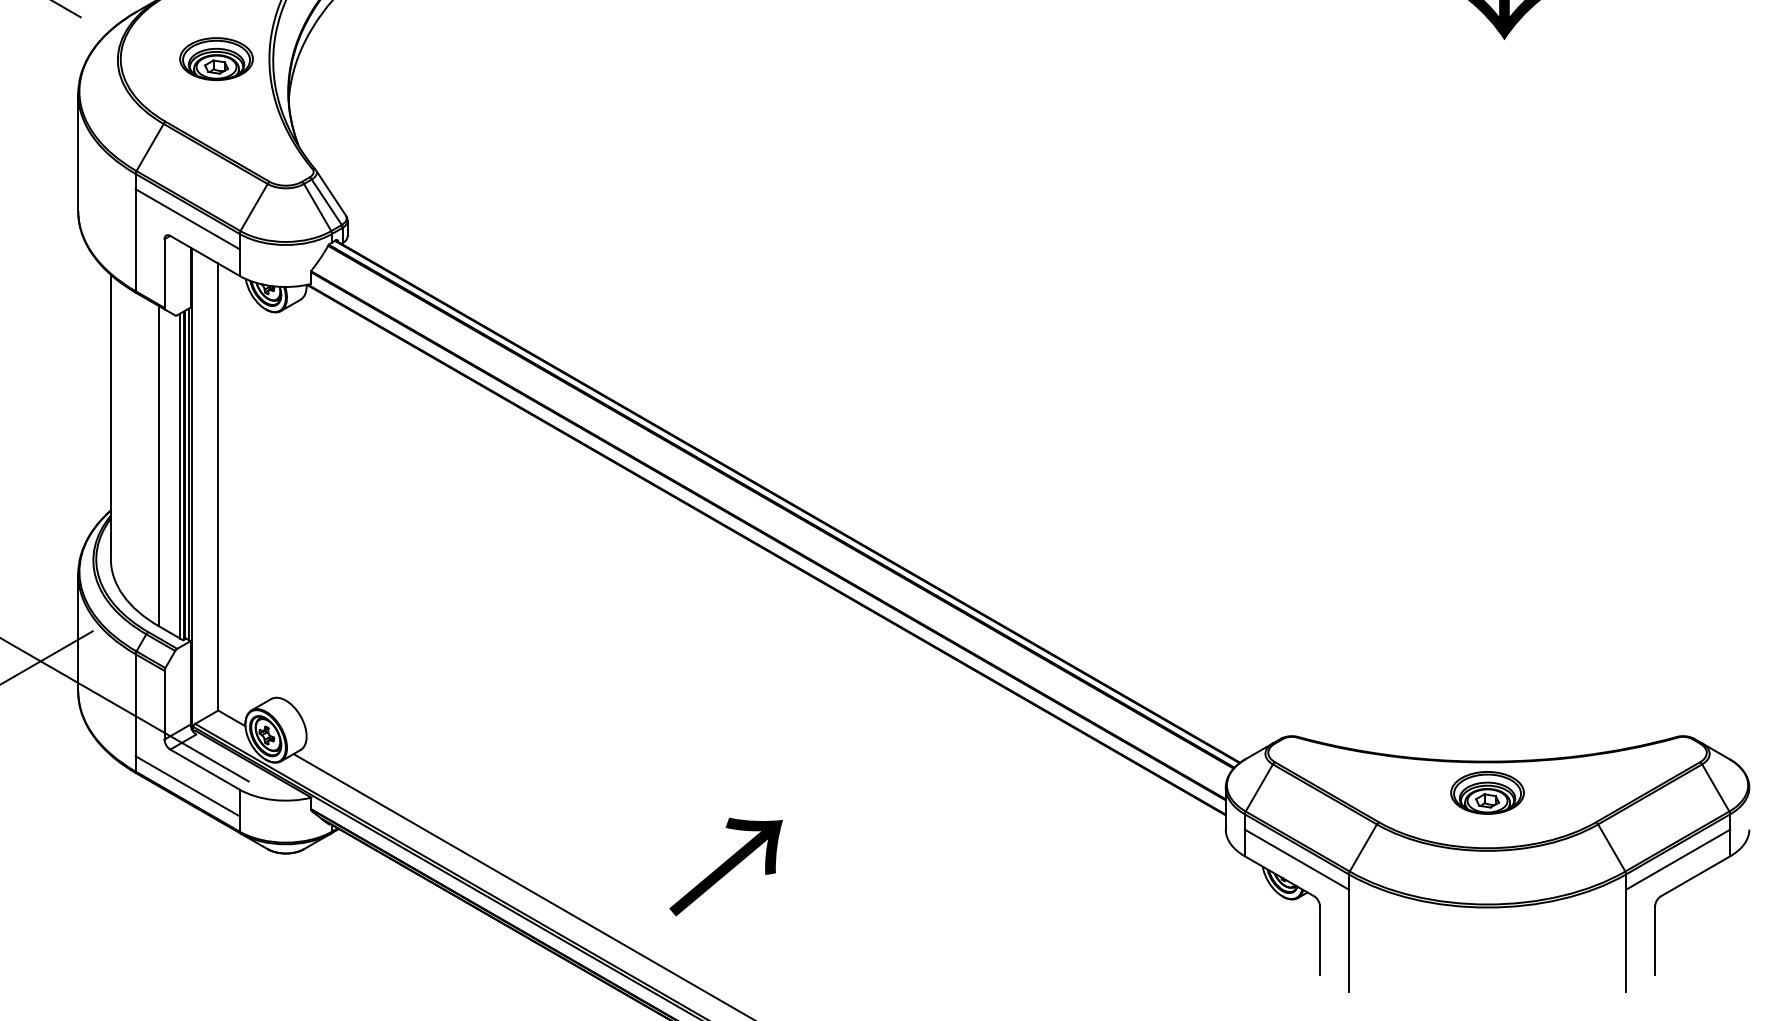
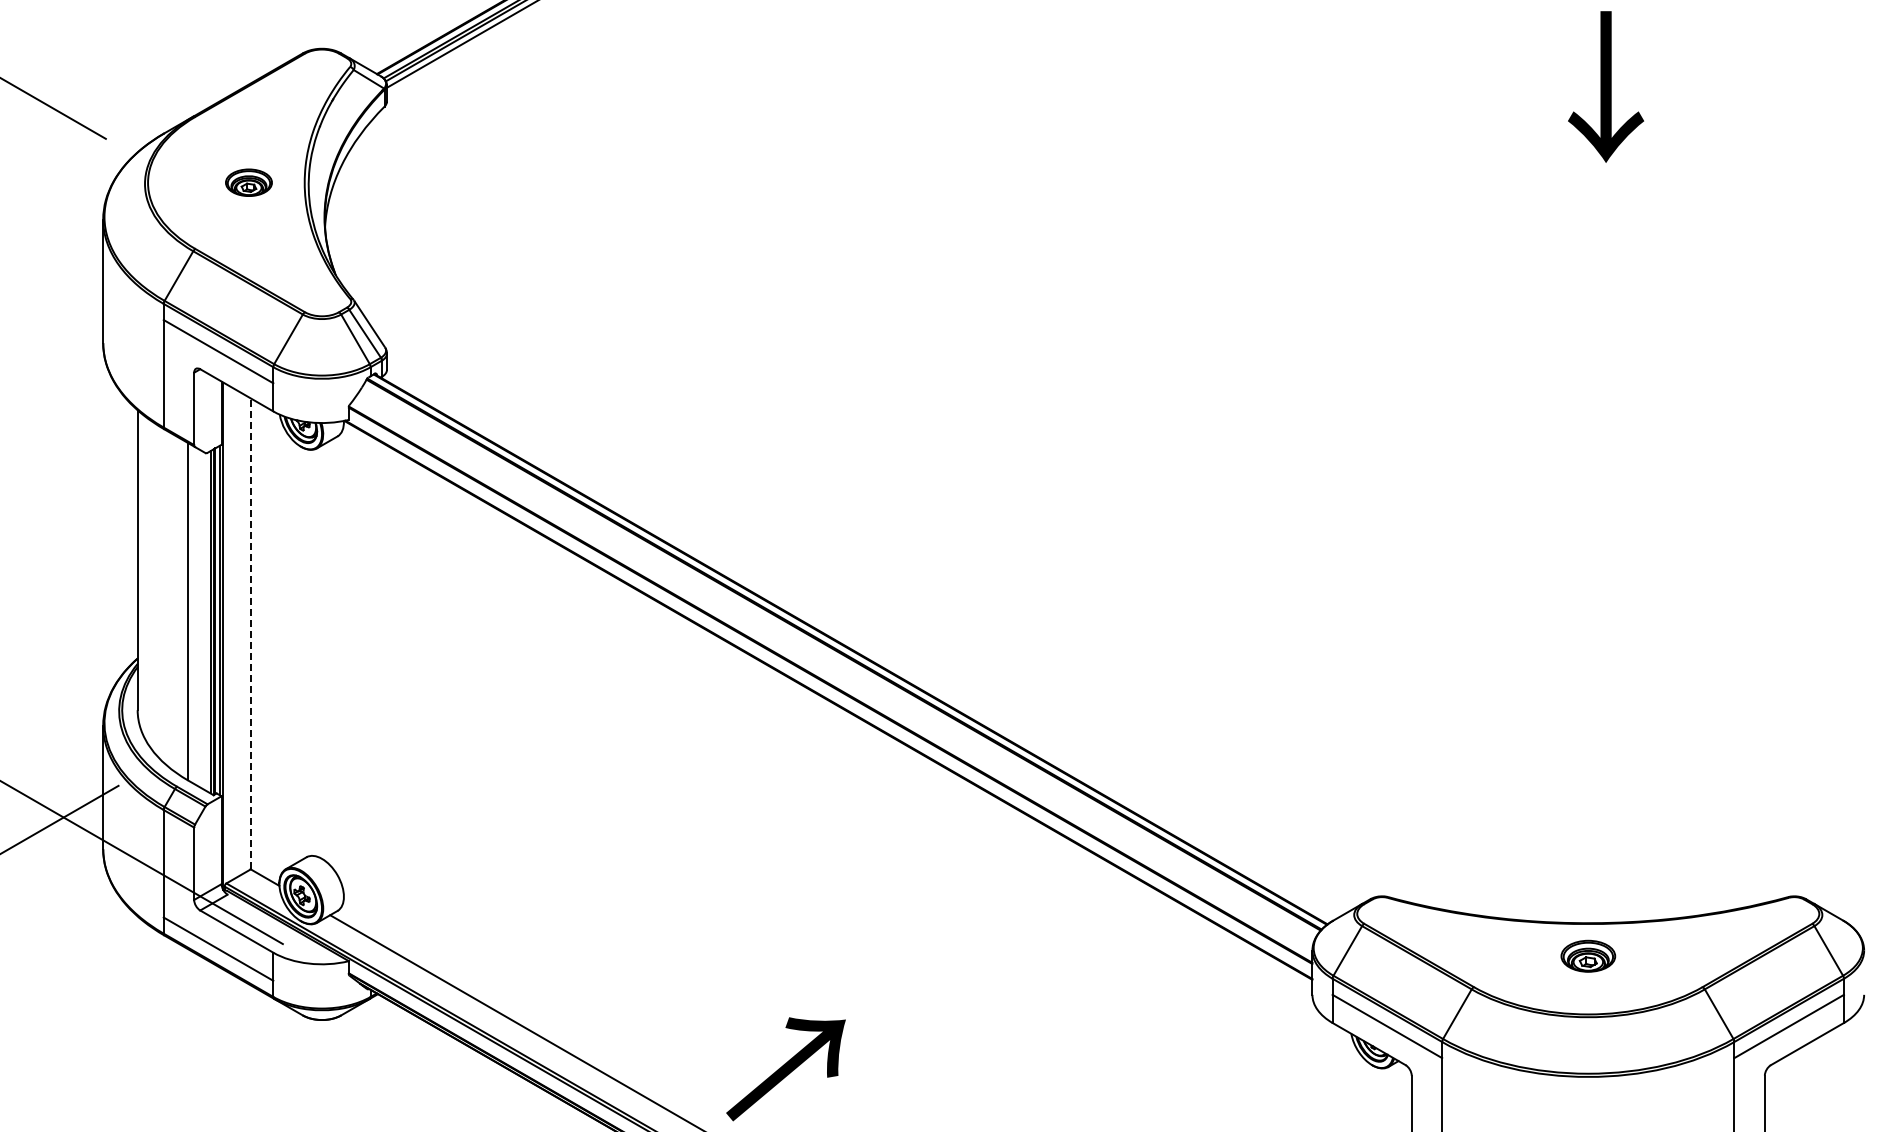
part: (216, 58) -> (248, 182), size x0.6
line: (217, 486) -> (250, 633), solid -> dashed
part: (1487, 793) -> (1588, 956), size x0.7
text: (725, 867) -> (785, 1069), moved

